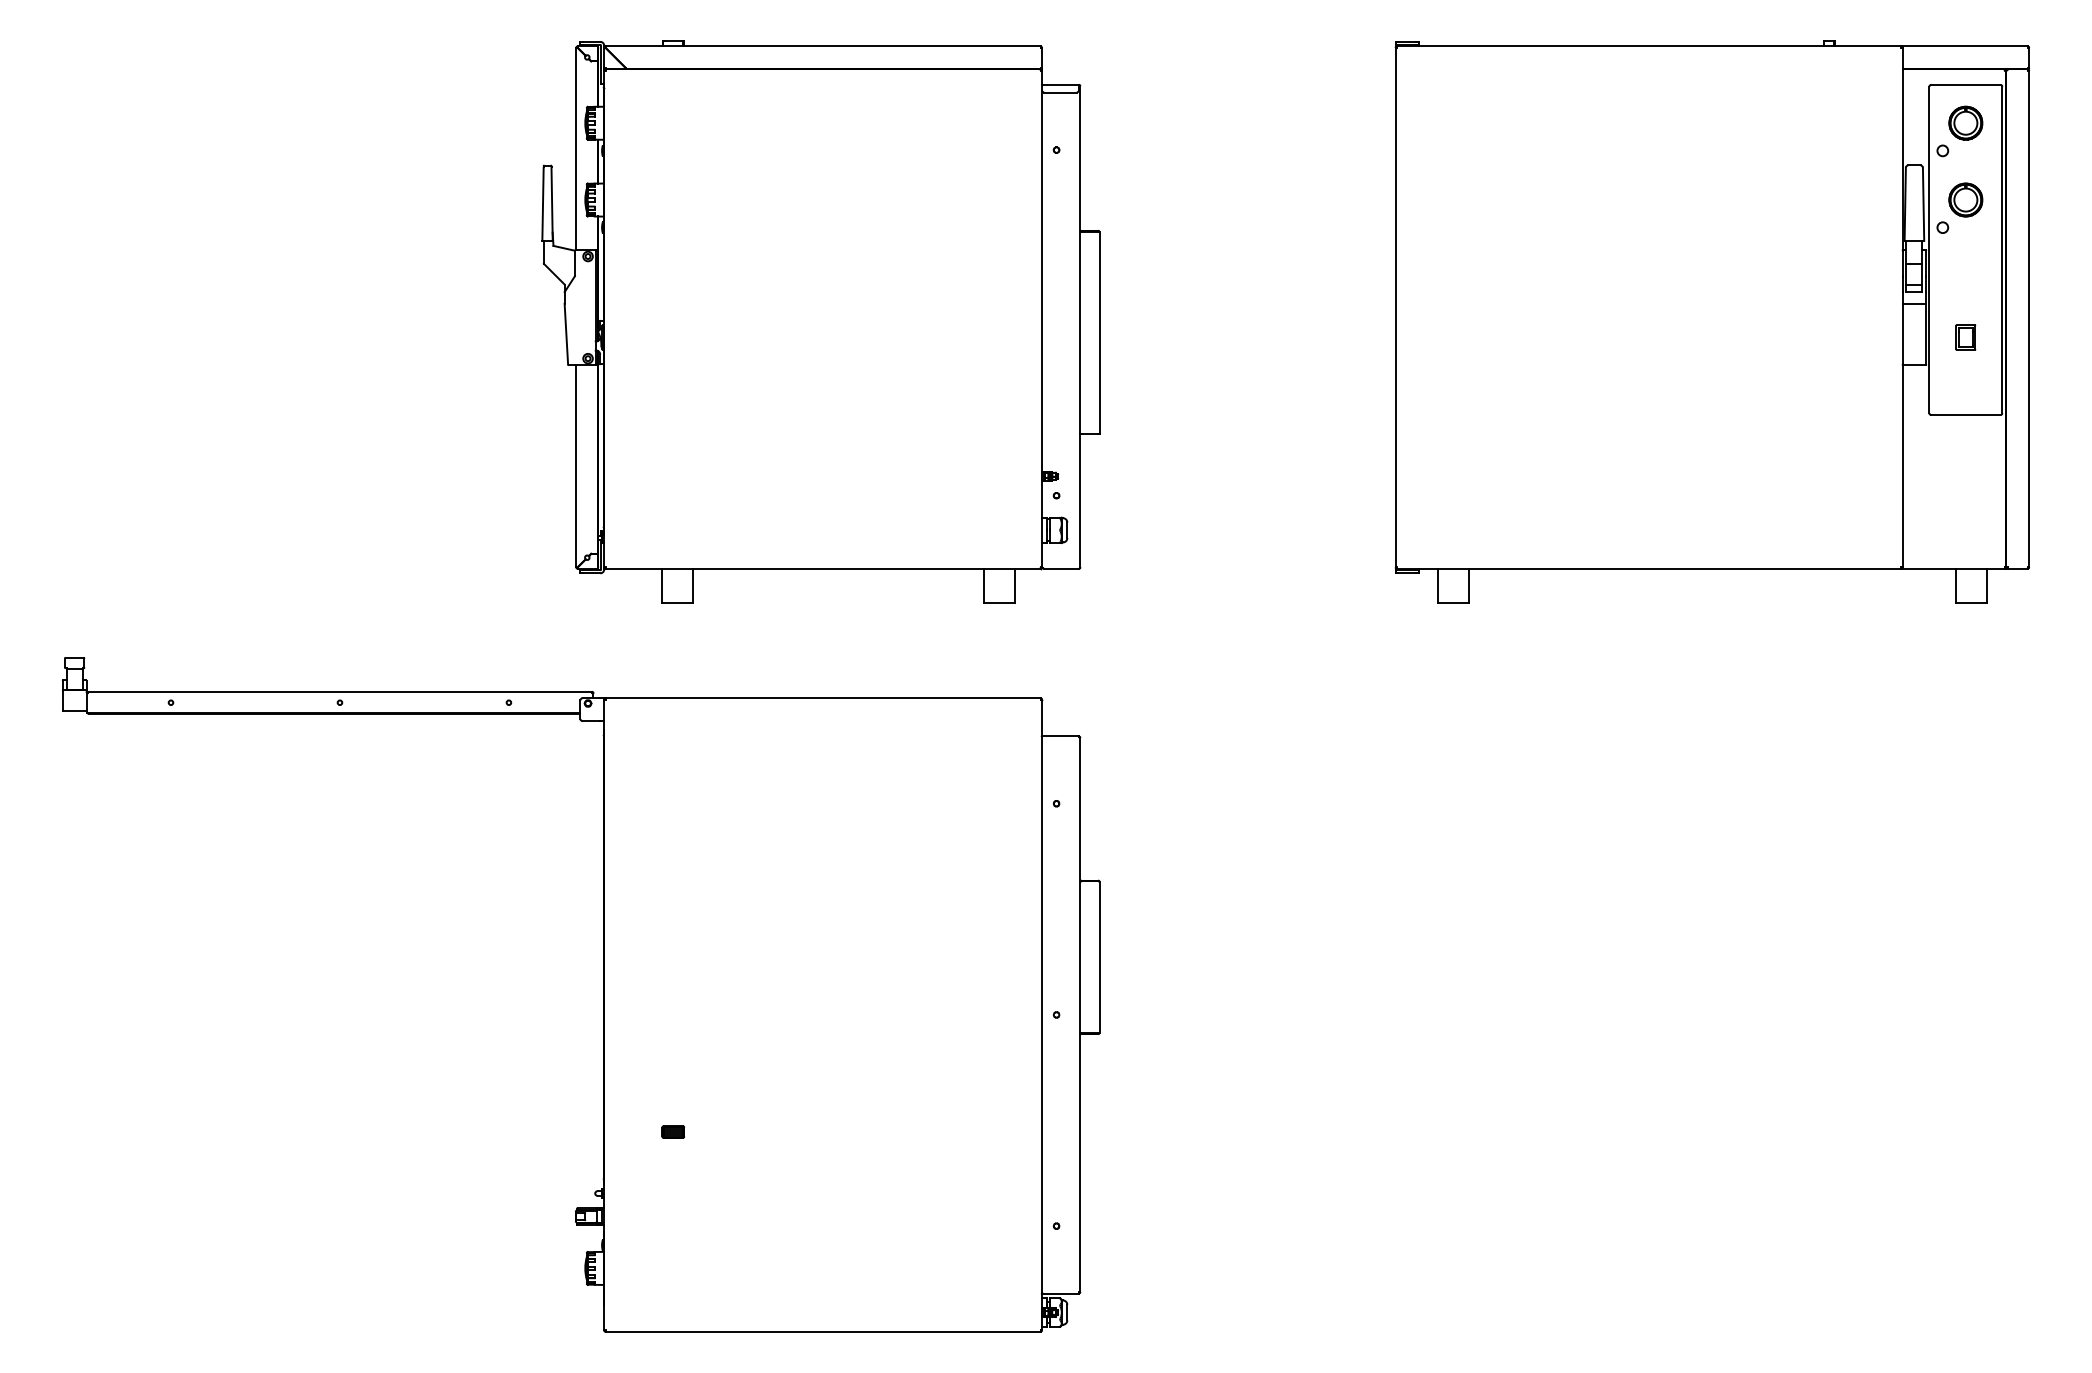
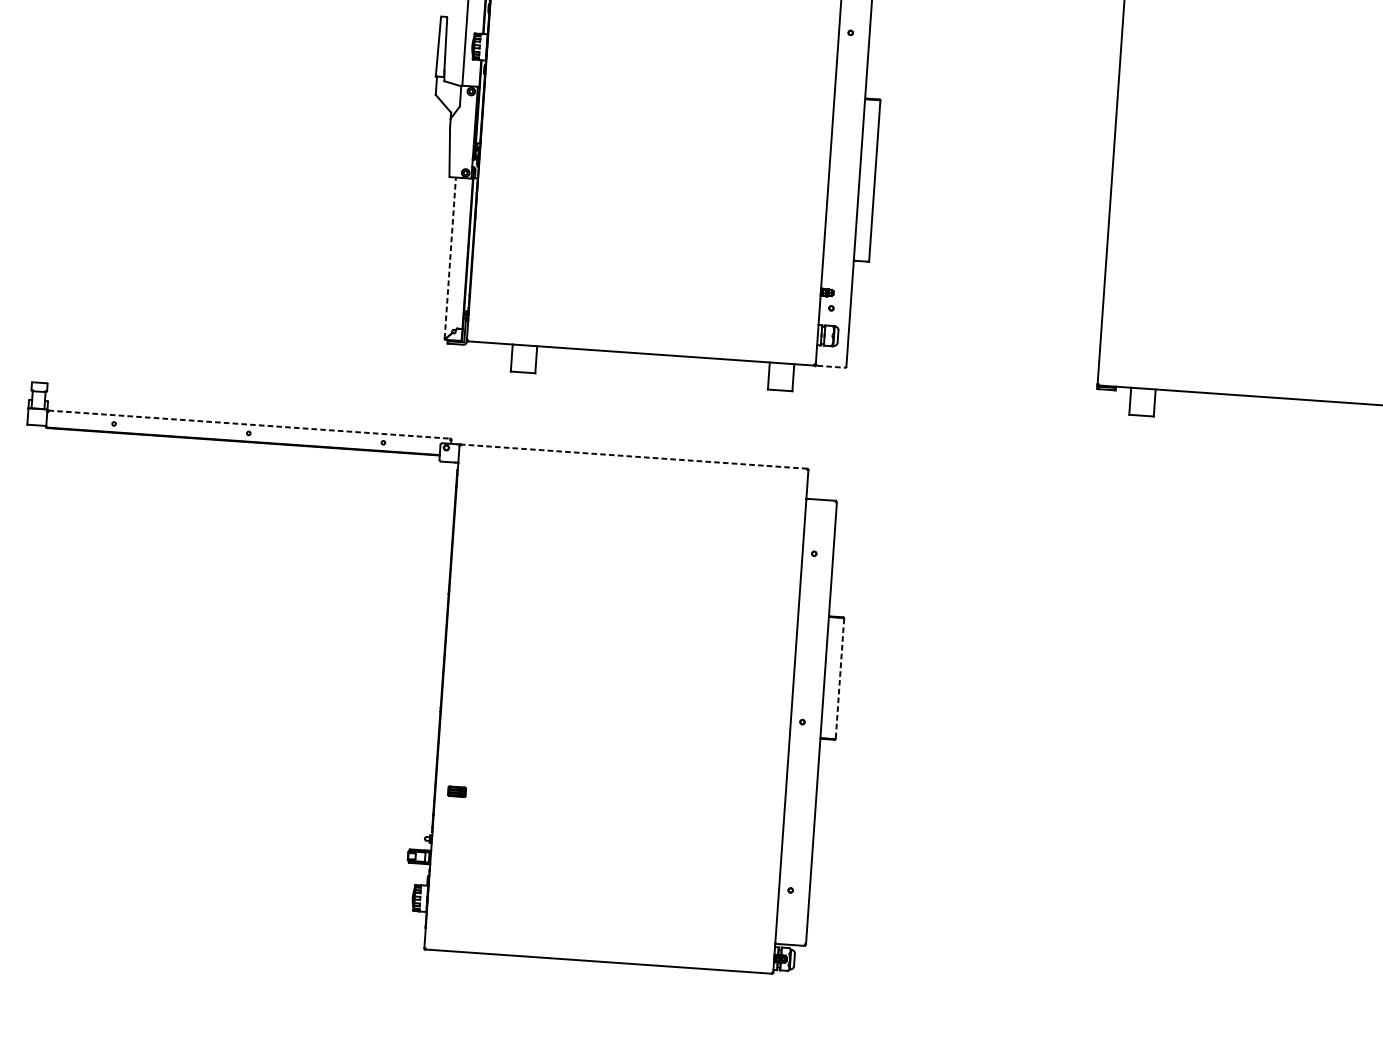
line: (576, 465) -> (450, 257), solid -> dashed
line: (1062, 568) -> (832, 366), solid -> dashed
line: (340, 691) -> (249, 424), solid -> dashed
line: (822, 698) -> (633, 456), solid -> dashed
line: (1099, 957) -> (839, 678), solid -> dashed
part: (673, 1131) -> (457, 791), moved

